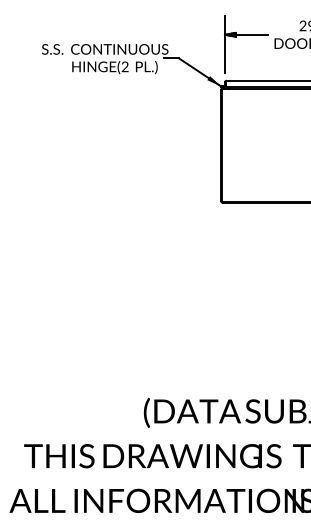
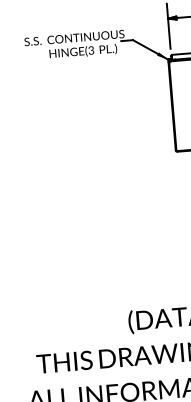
text: (124, 68) -> (90, 51), (2 -> (3

